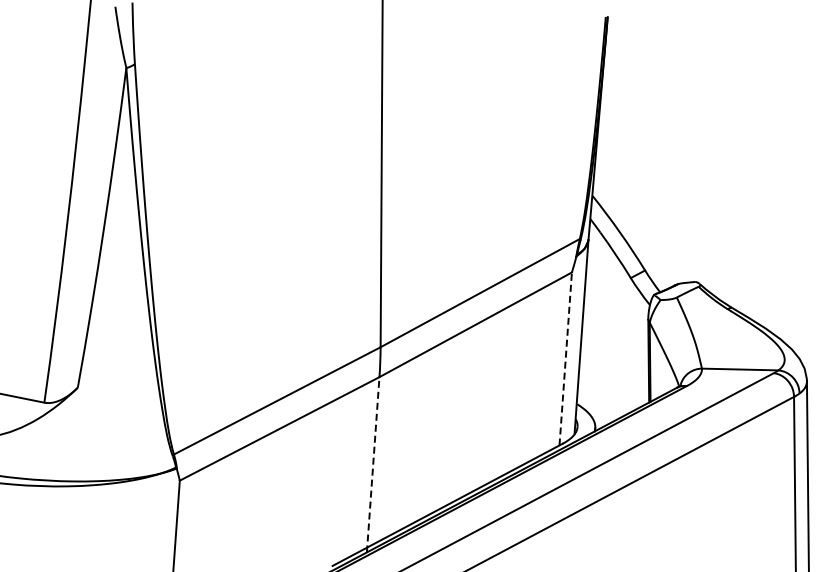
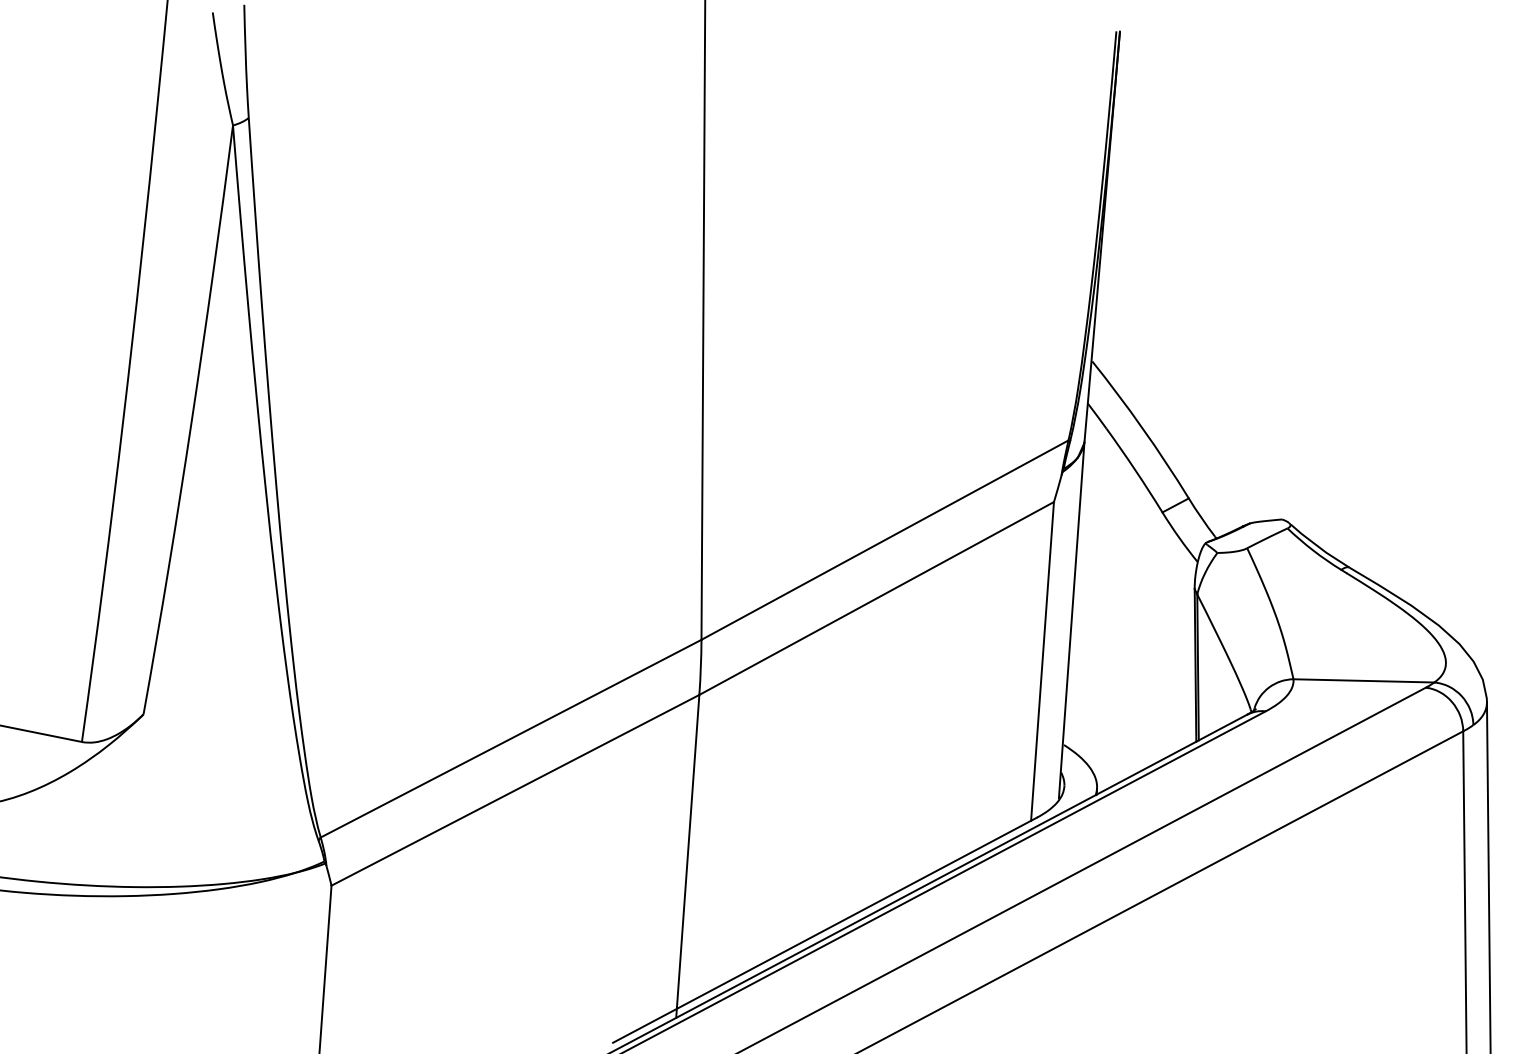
line: (565, 358) -> (1042, 660), dashed -> solid
line: (373, 464) -> (688, 855), dashed -> solid

